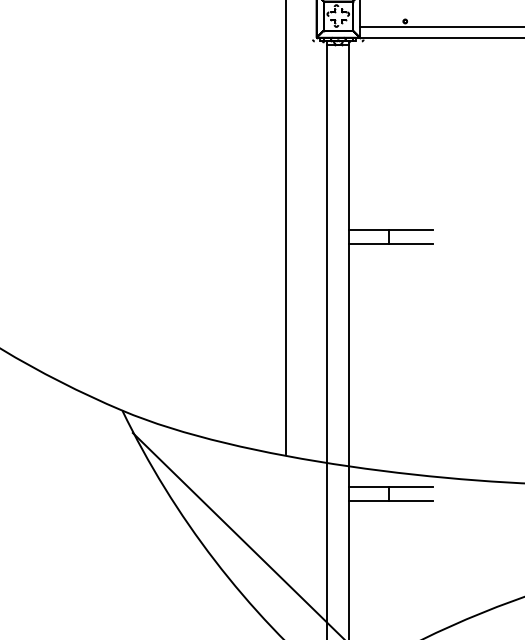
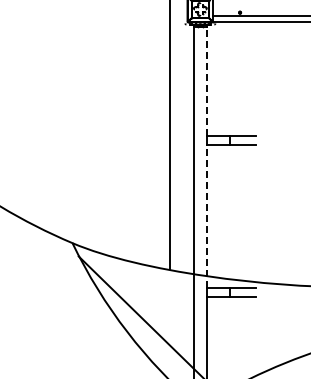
line: (348, 137) -> (206, 81), solid -> dashed
line: (348, 365) -> (206, 216), solid -> dashed

